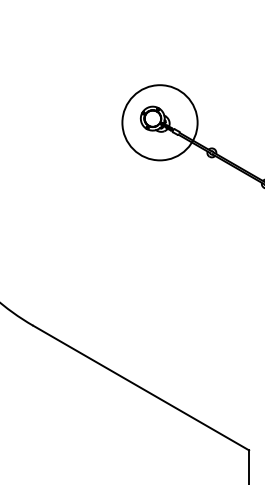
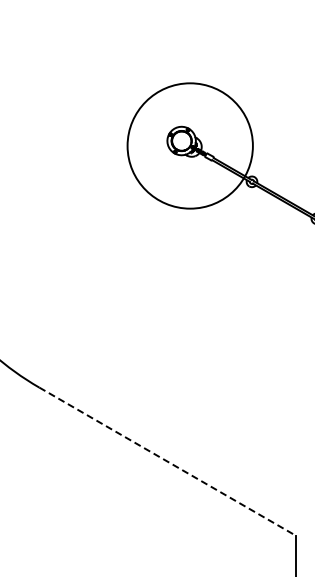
circle: (160, 122) -> (190, 145), size x1.4
line: (141, 388) -> (168, 462), solid -> dashed

